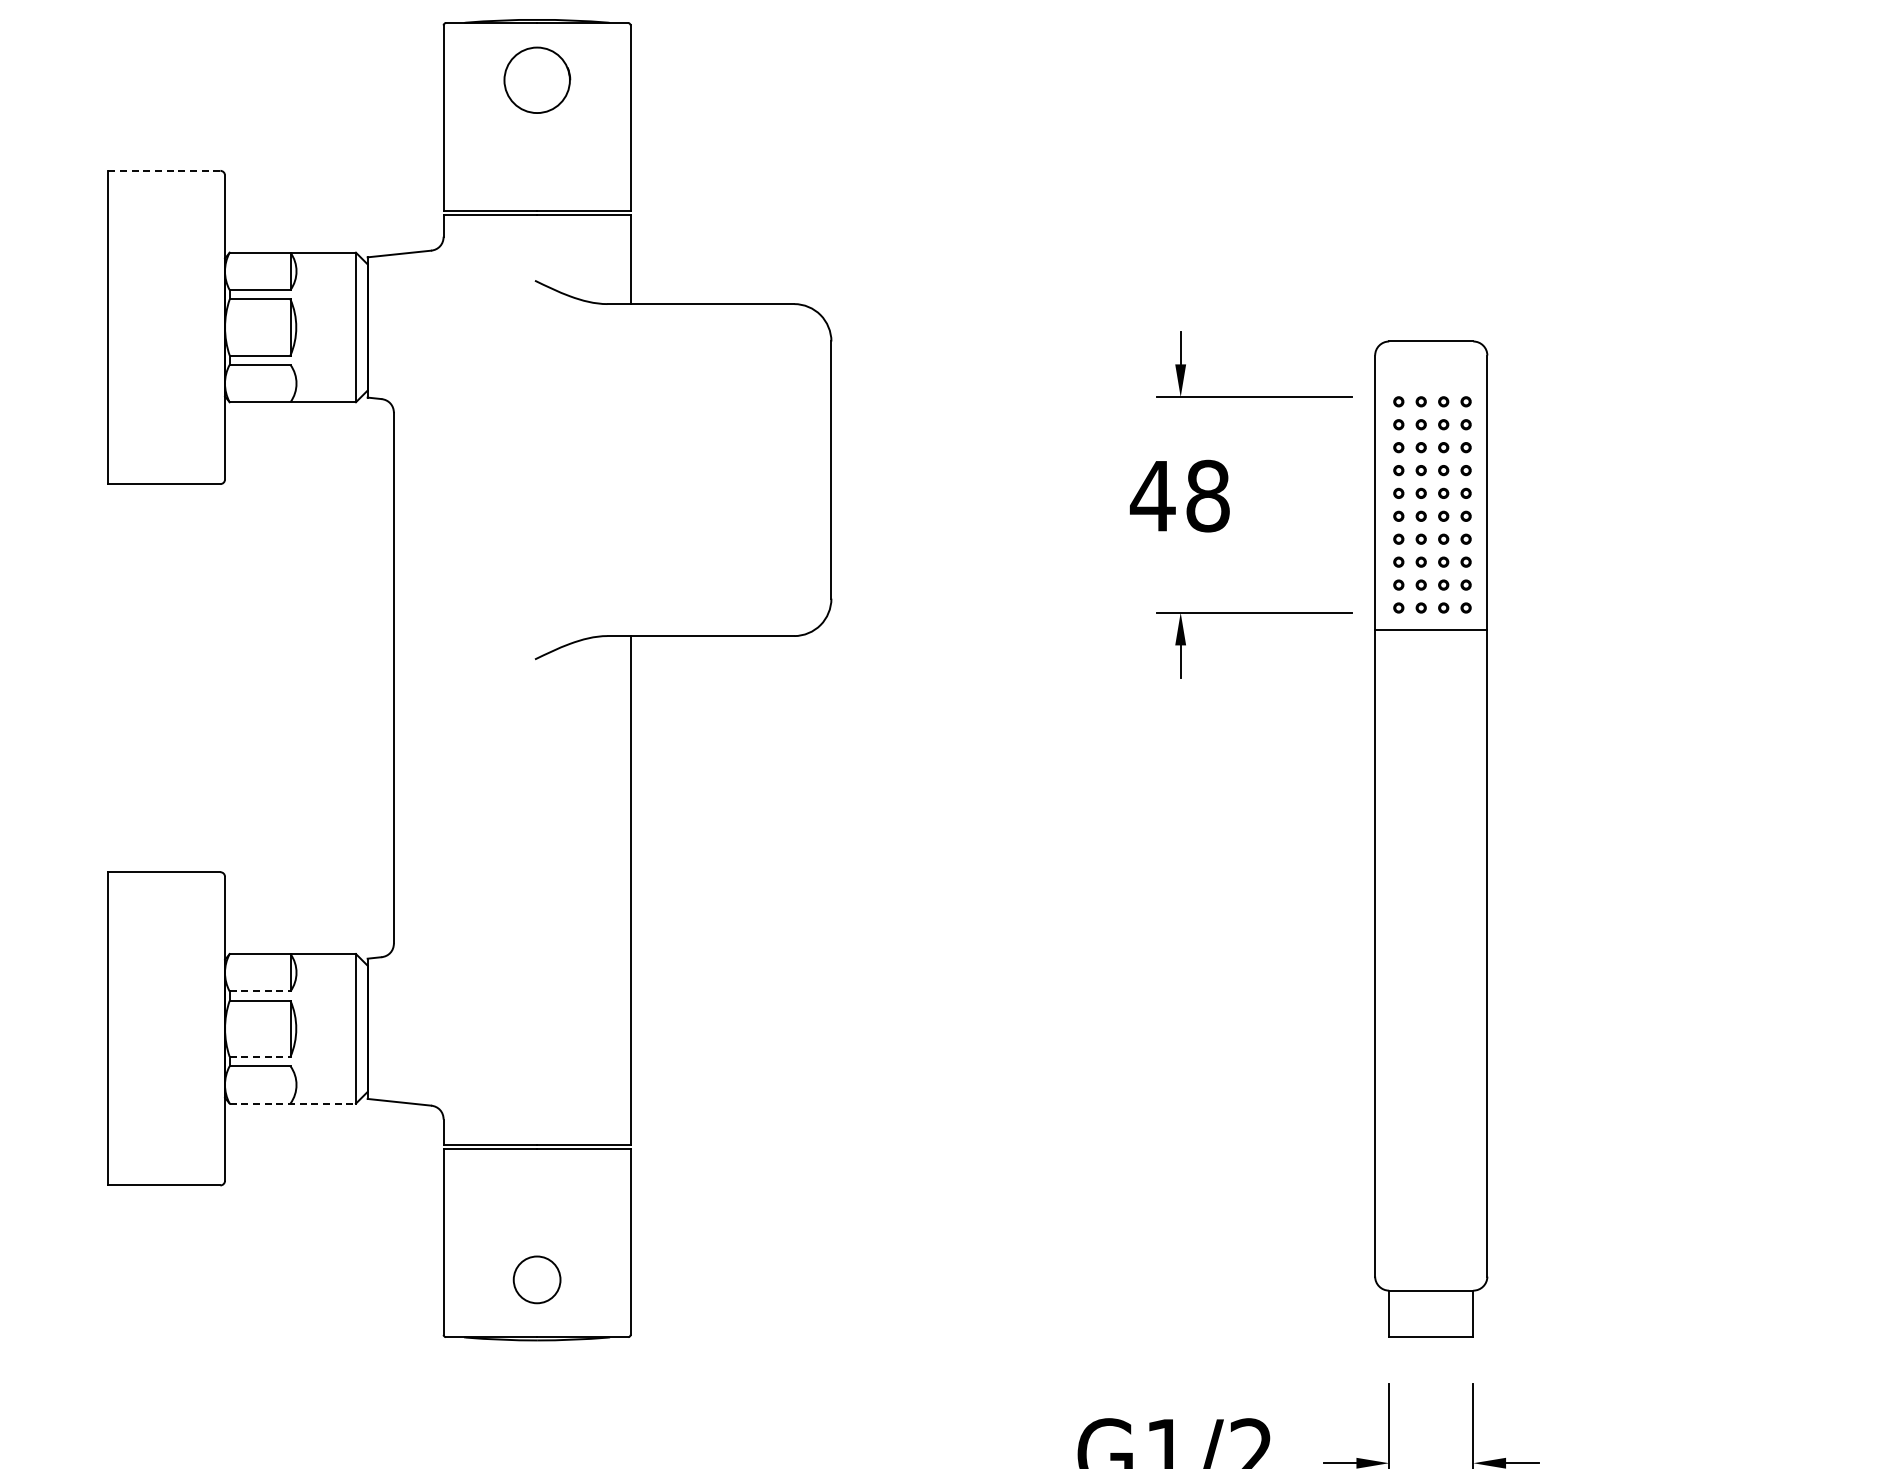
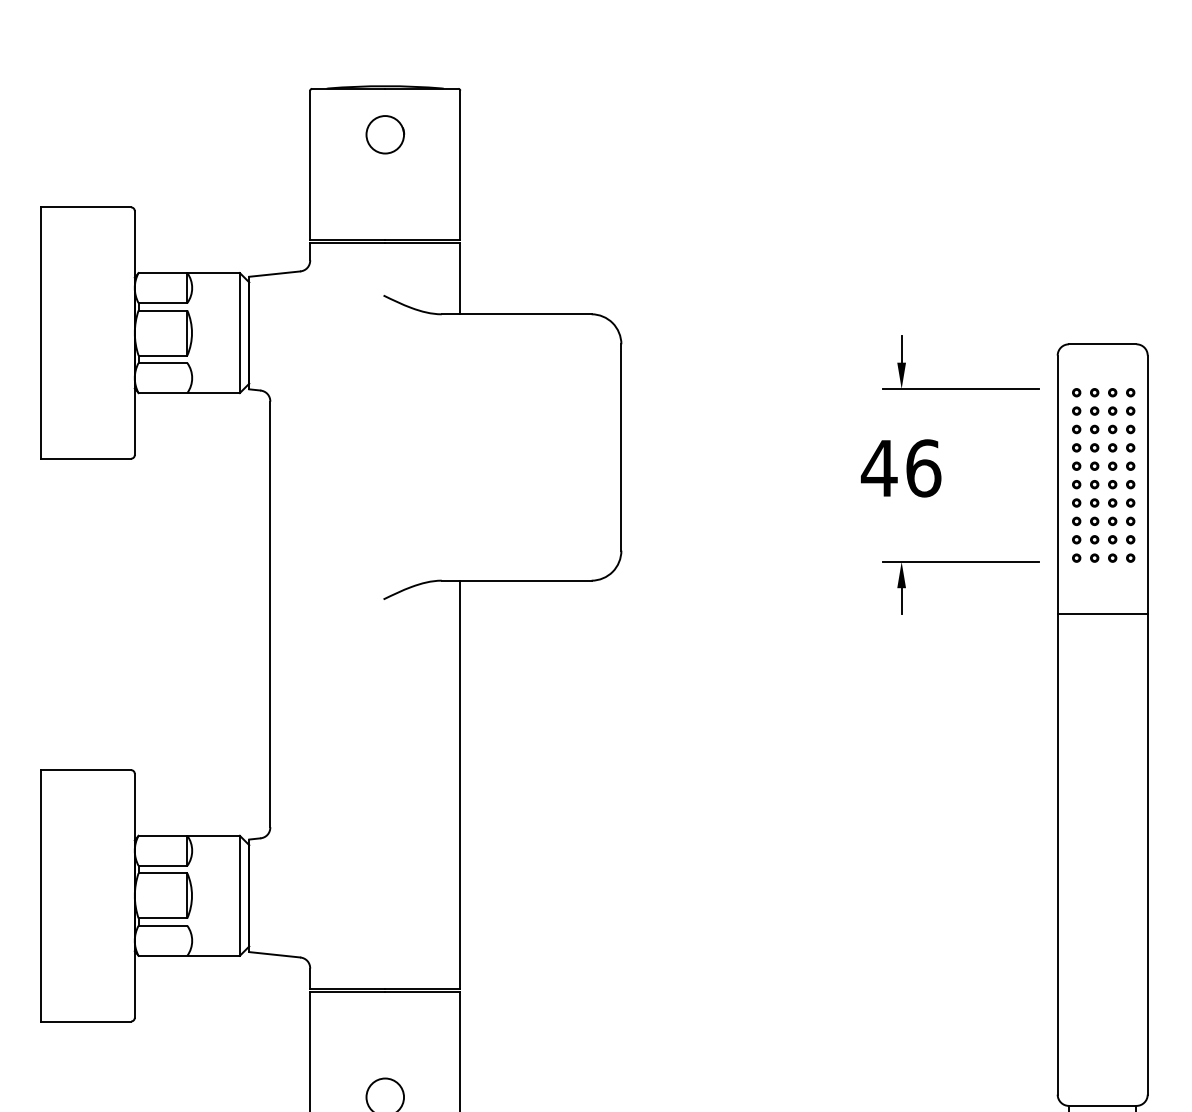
part: (536, 80) -> (384, 134), size x0.71
line: (163, 170) -> (85, 207), dashed -> solid
text: (1208, 495) -> (923, 467), 48 -> 46
line: (1431, 630) -> (1102, 614), moved
line: (260, 991) -> (163, 865), dashed -> solid
line: (260, 1056) -> (163, 918), dashed -> solid
line: (293, 1103) -> (189, 955), dashed -> solid

